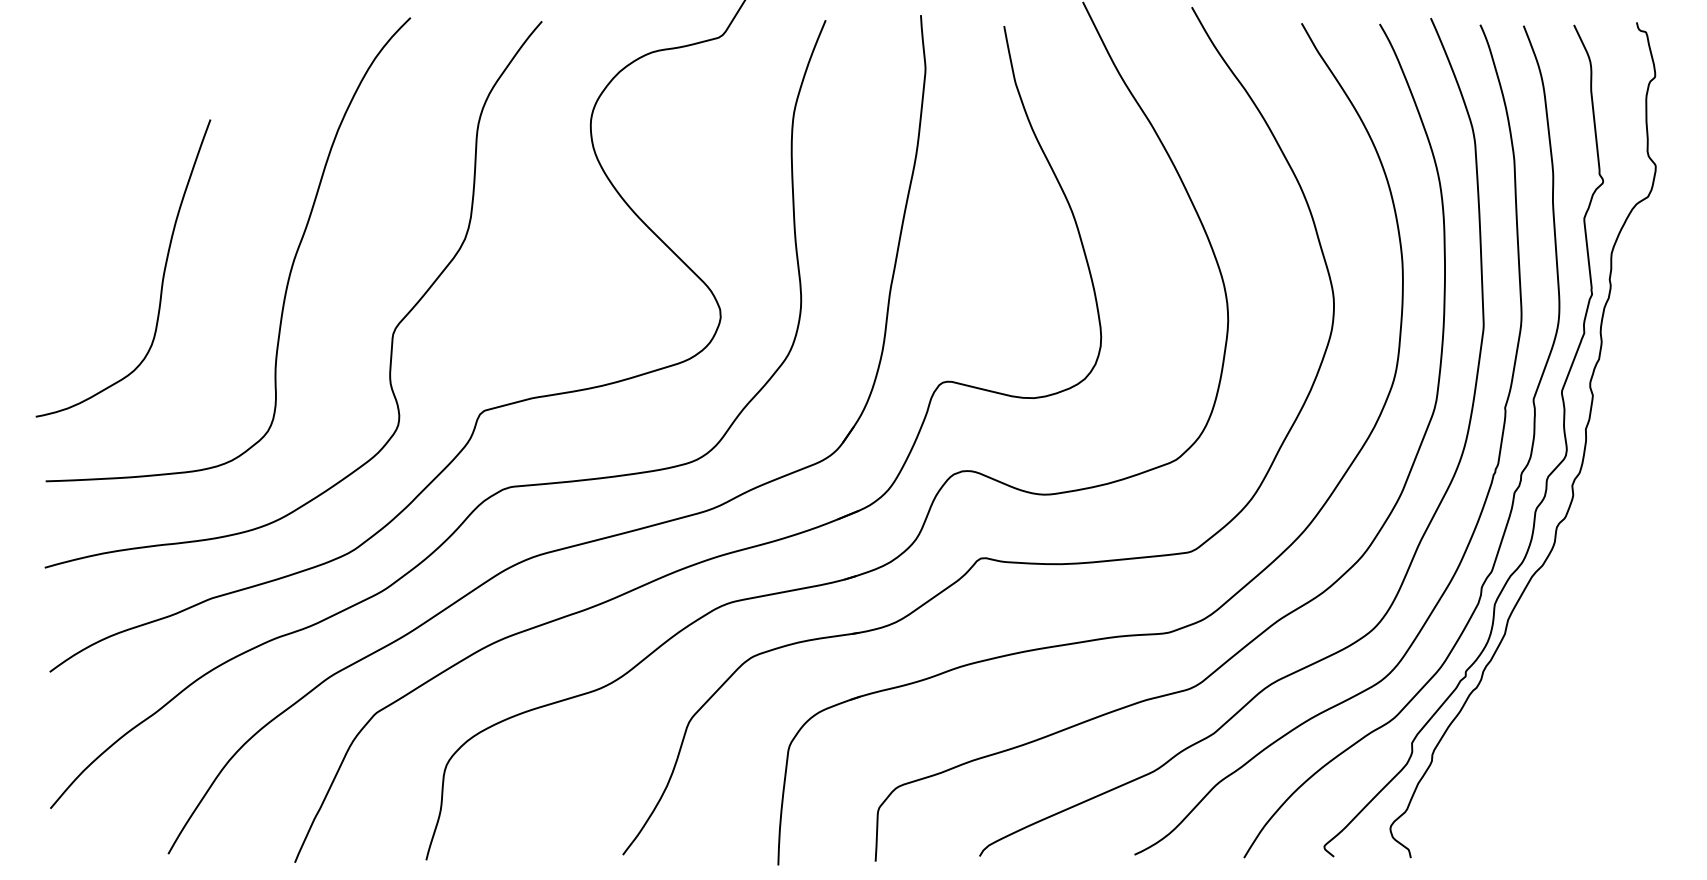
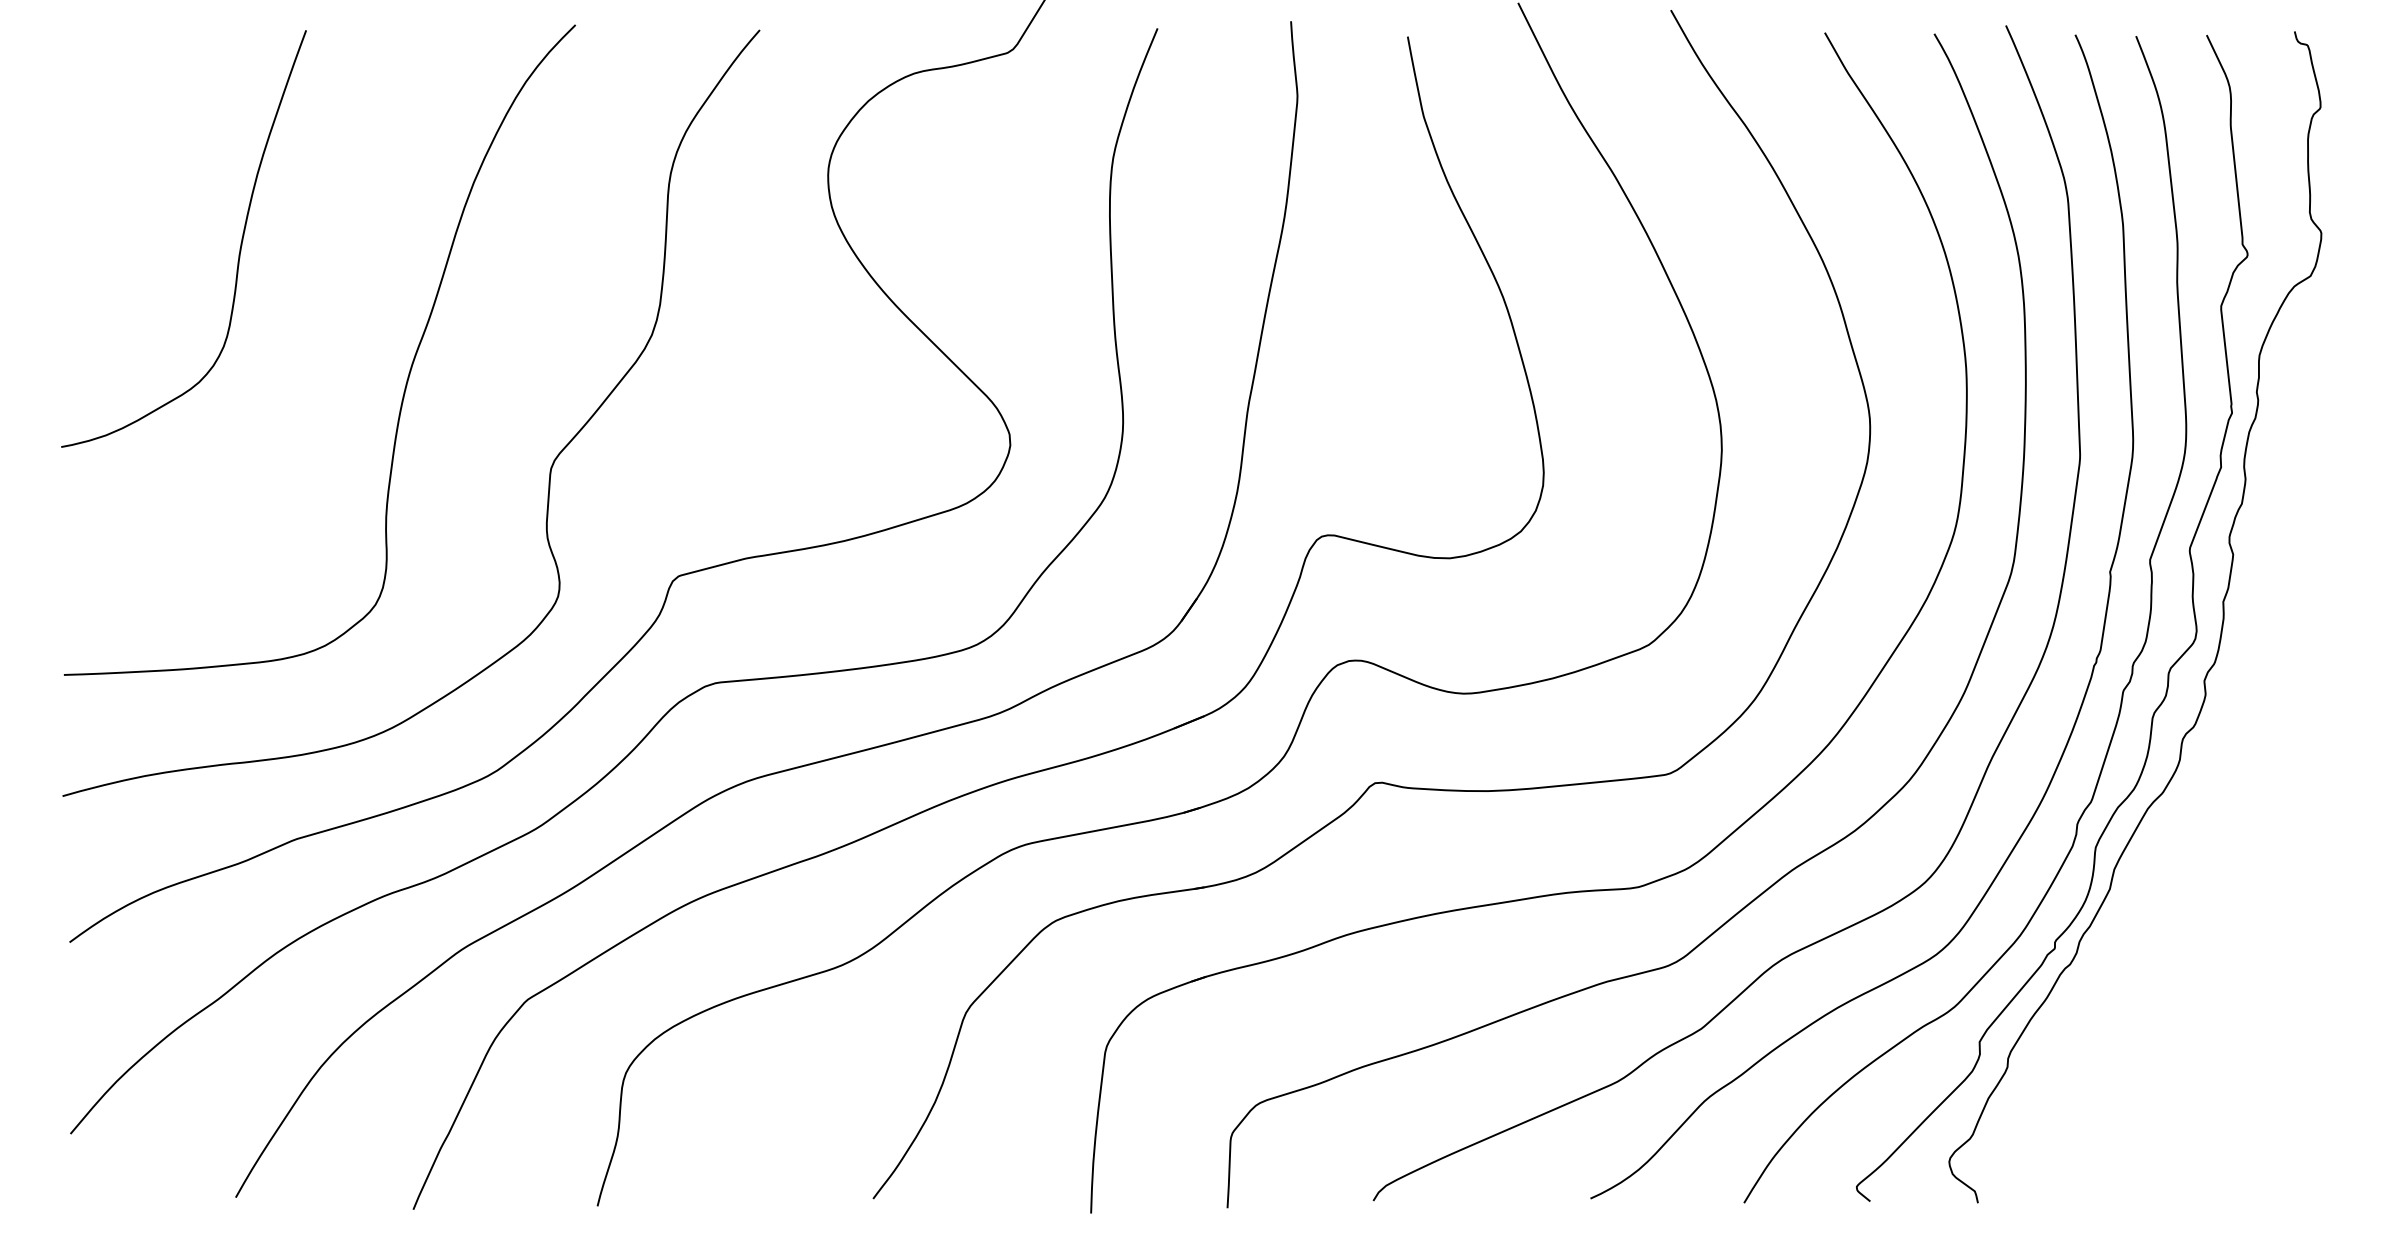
curve: (162, 275) -> (238, 248), moved

